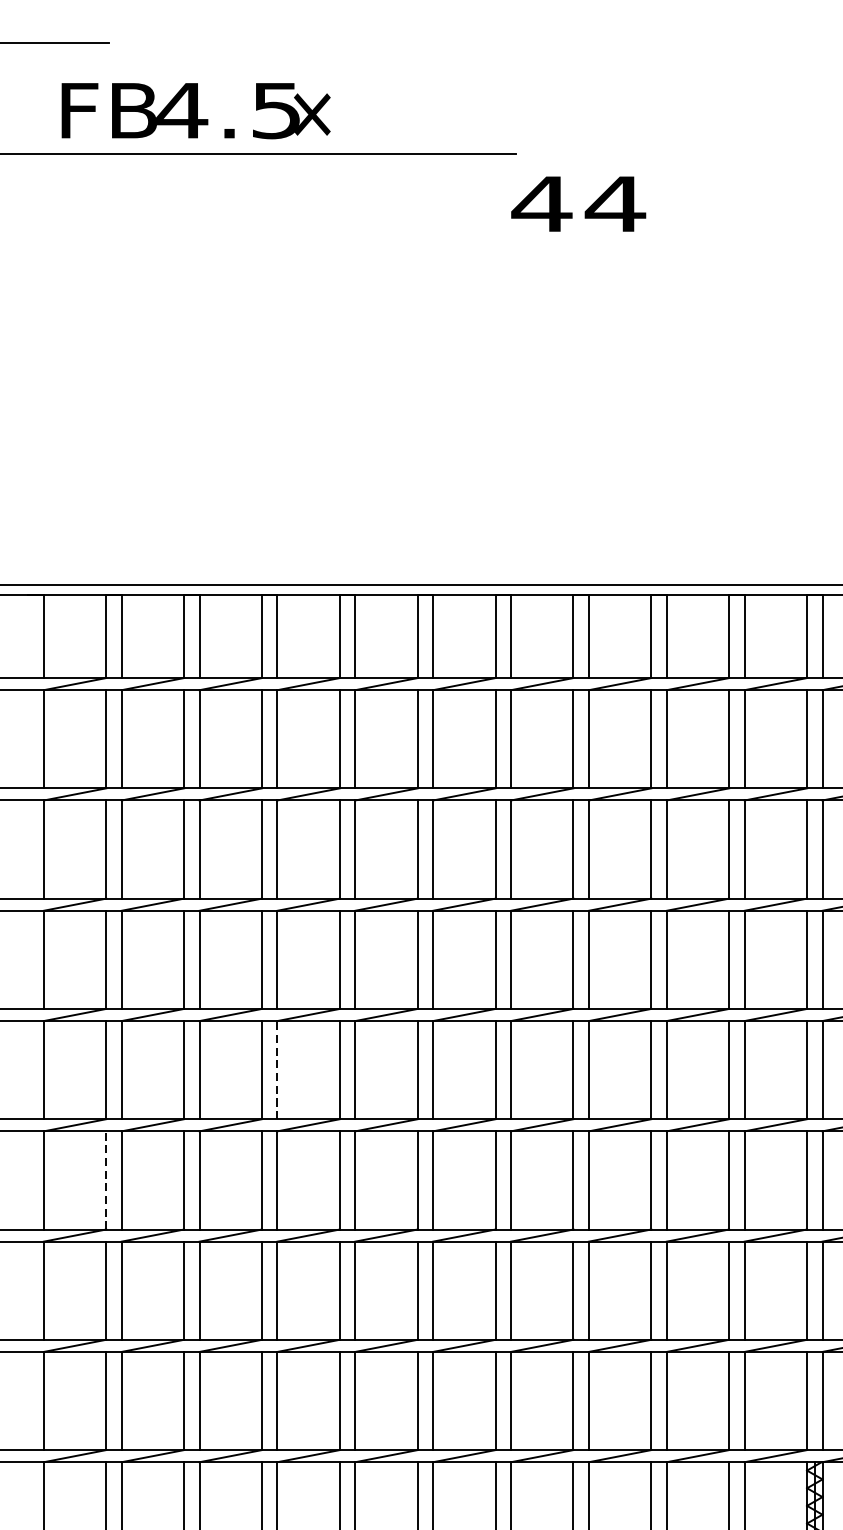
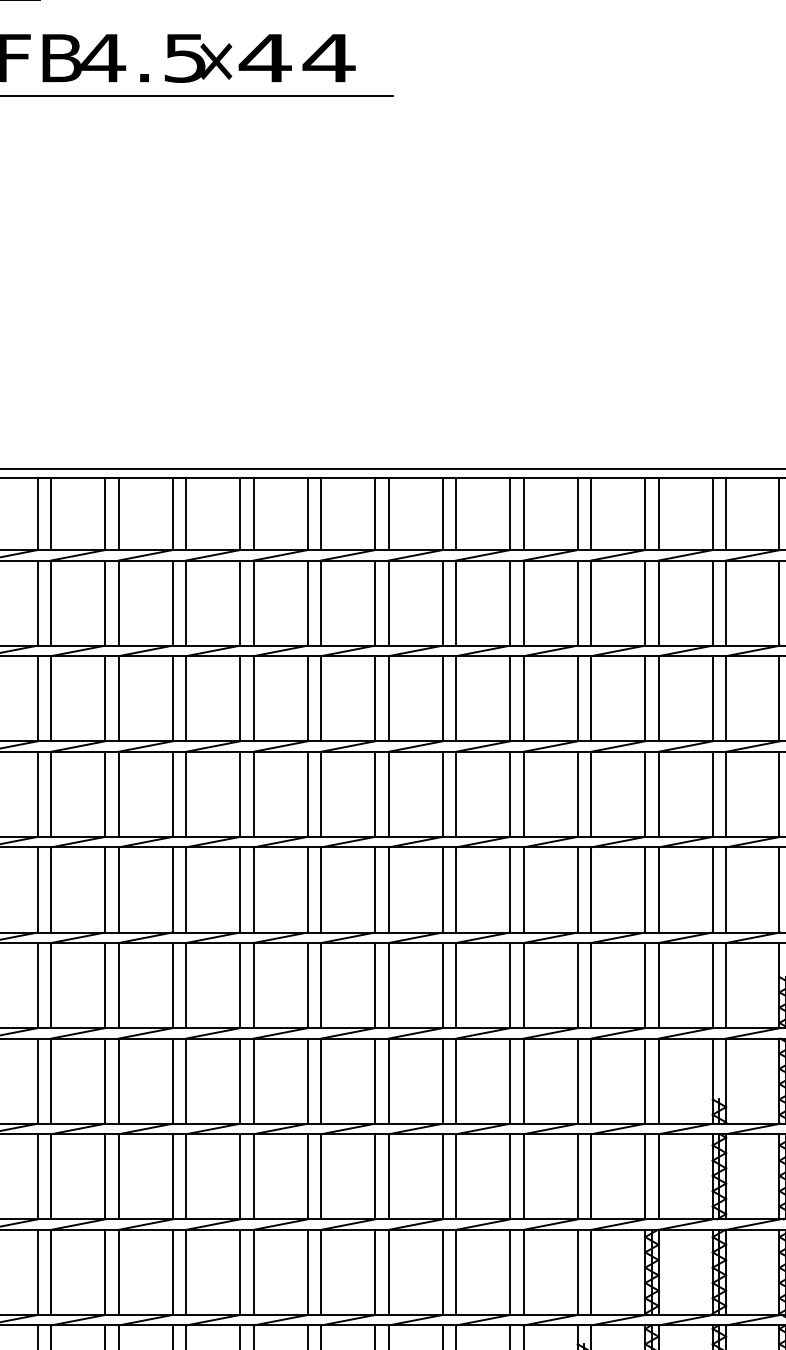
text: (577, 204) -> (296, 58), moved
line: (277, 1069) -> (186, 889), dashed -> solid
line: (106, 1180) -> (37, 985), dashed -> solid

